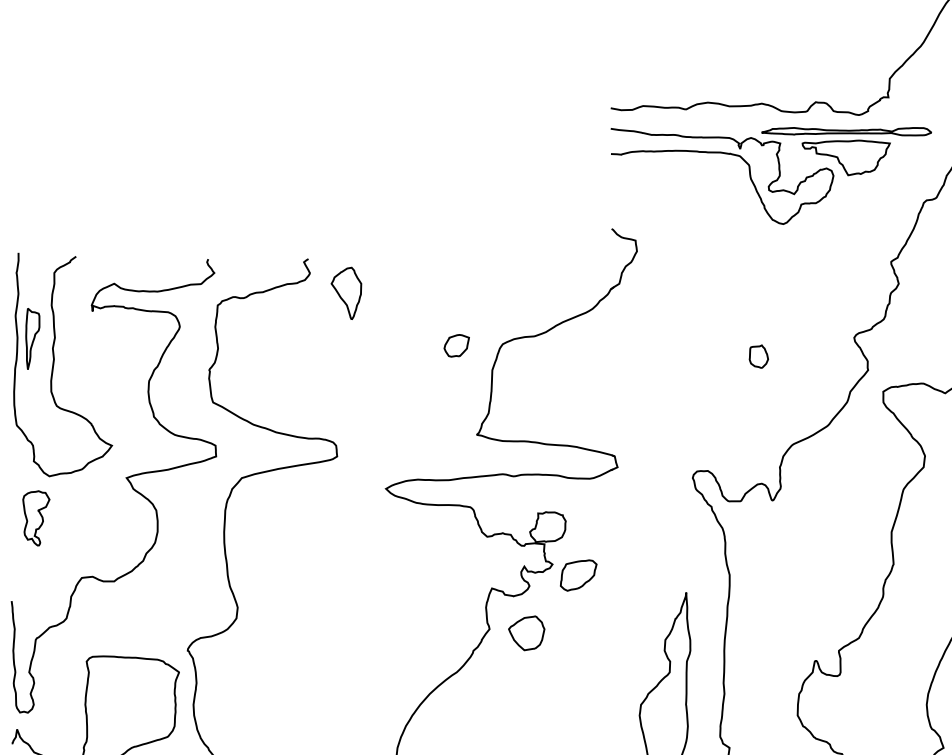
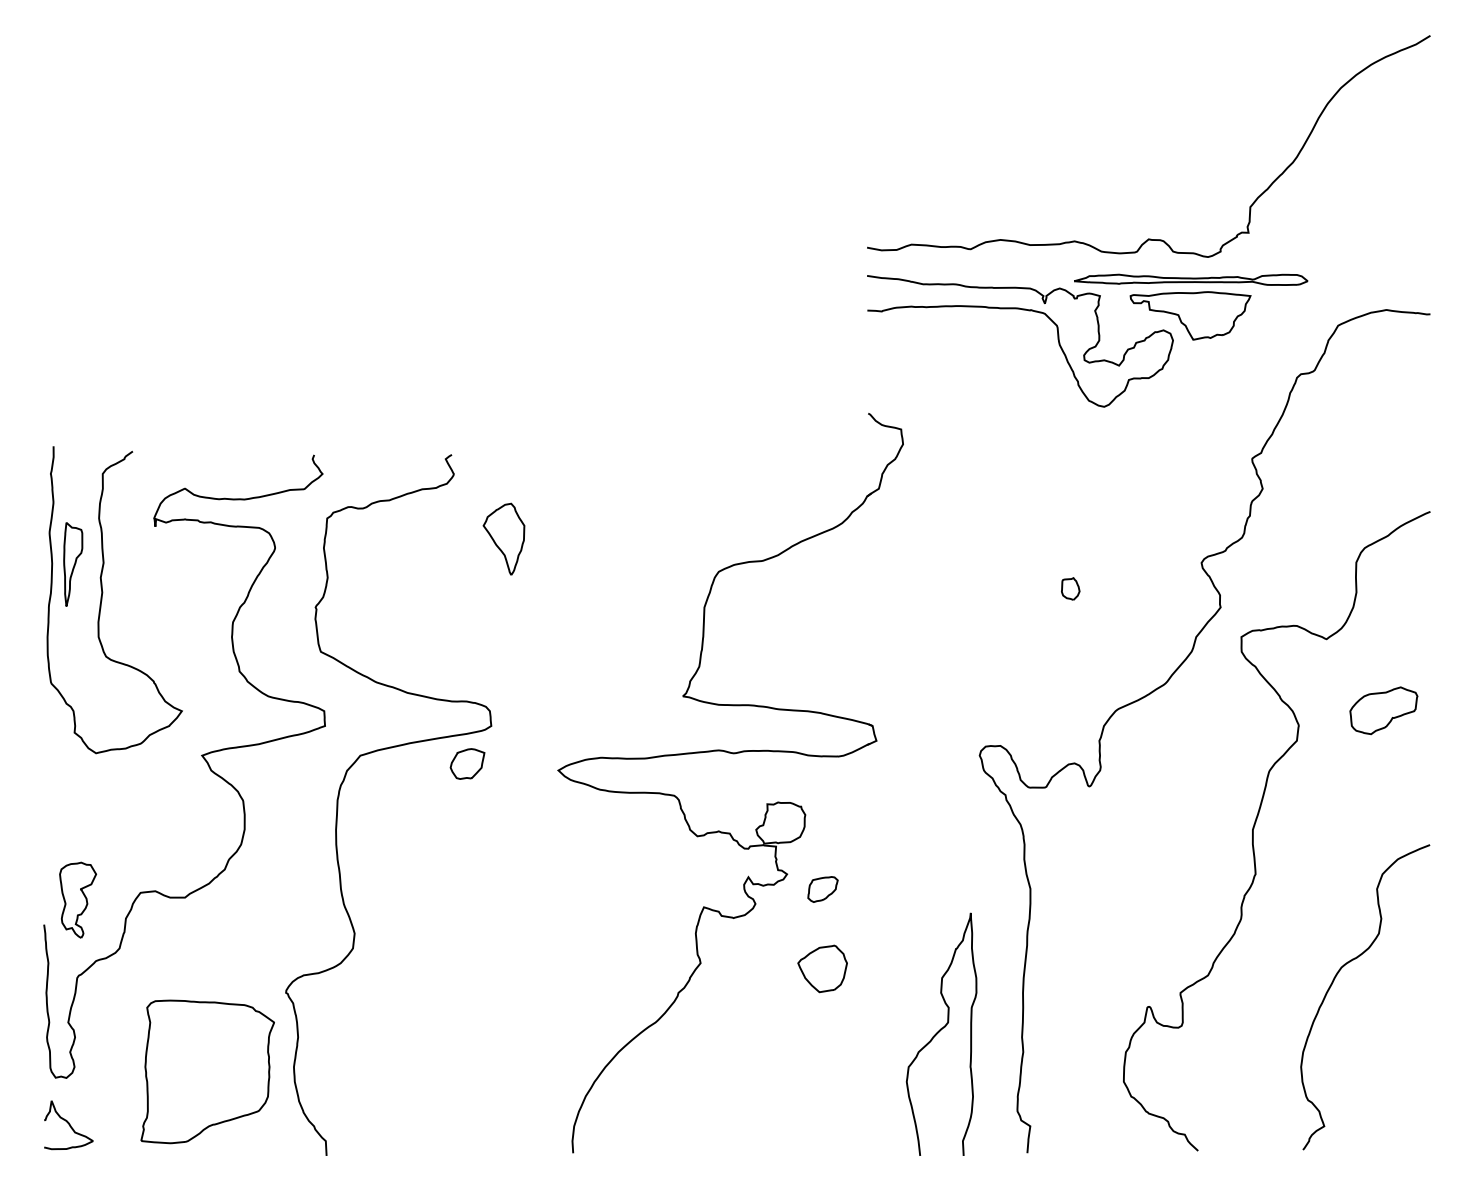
part: (346, 293) -> (503, 538), moved
part: (456, 345) -> (467, 763), moved
part: (758, 356) -> (1070, 588), size x0.7
part: (36, 517) -> (78, 899), moved
part: (578, 575) -> (822, 889), size x0.6
part: (526, 633) -> (822, 968), moved

